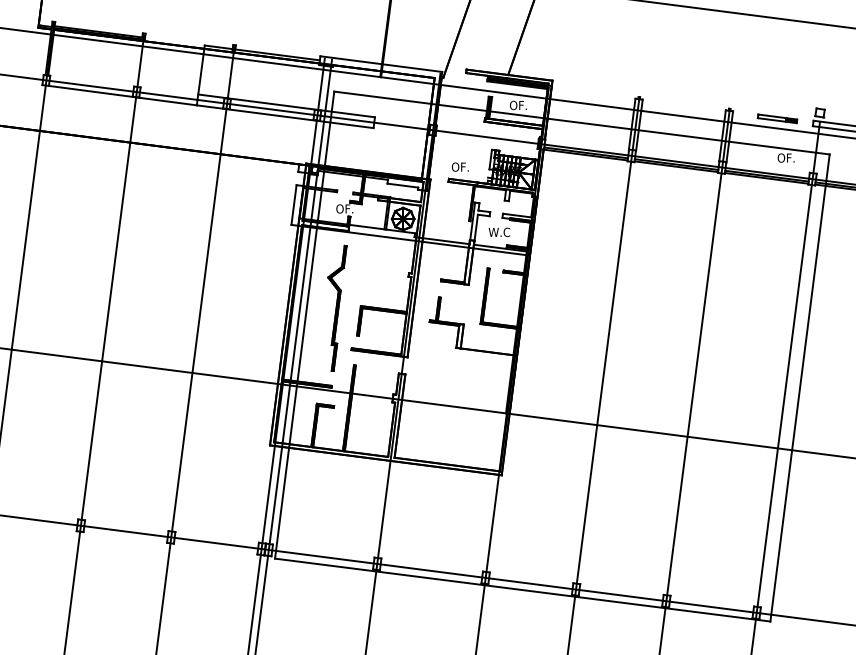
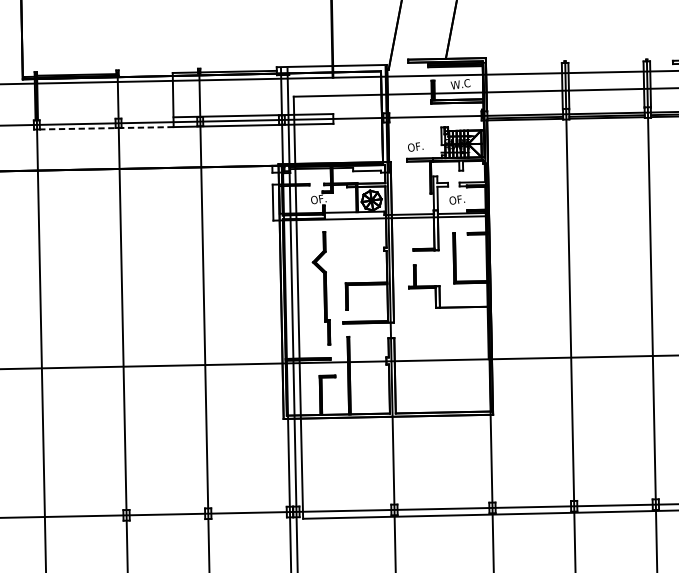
line: (122, 95) -> (106, 128), solid -> dashed
text: (520, 105) -> (460, 84), OF. -> W.C
text: (499, 231) -> (458, 198), W.C -> OF.

